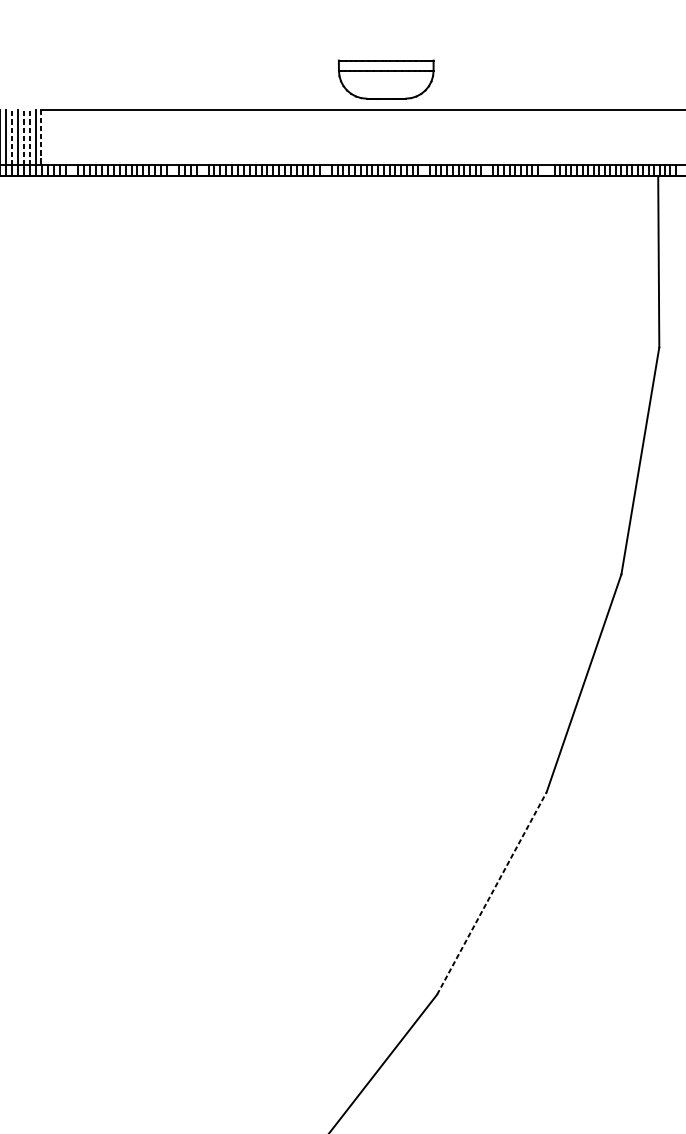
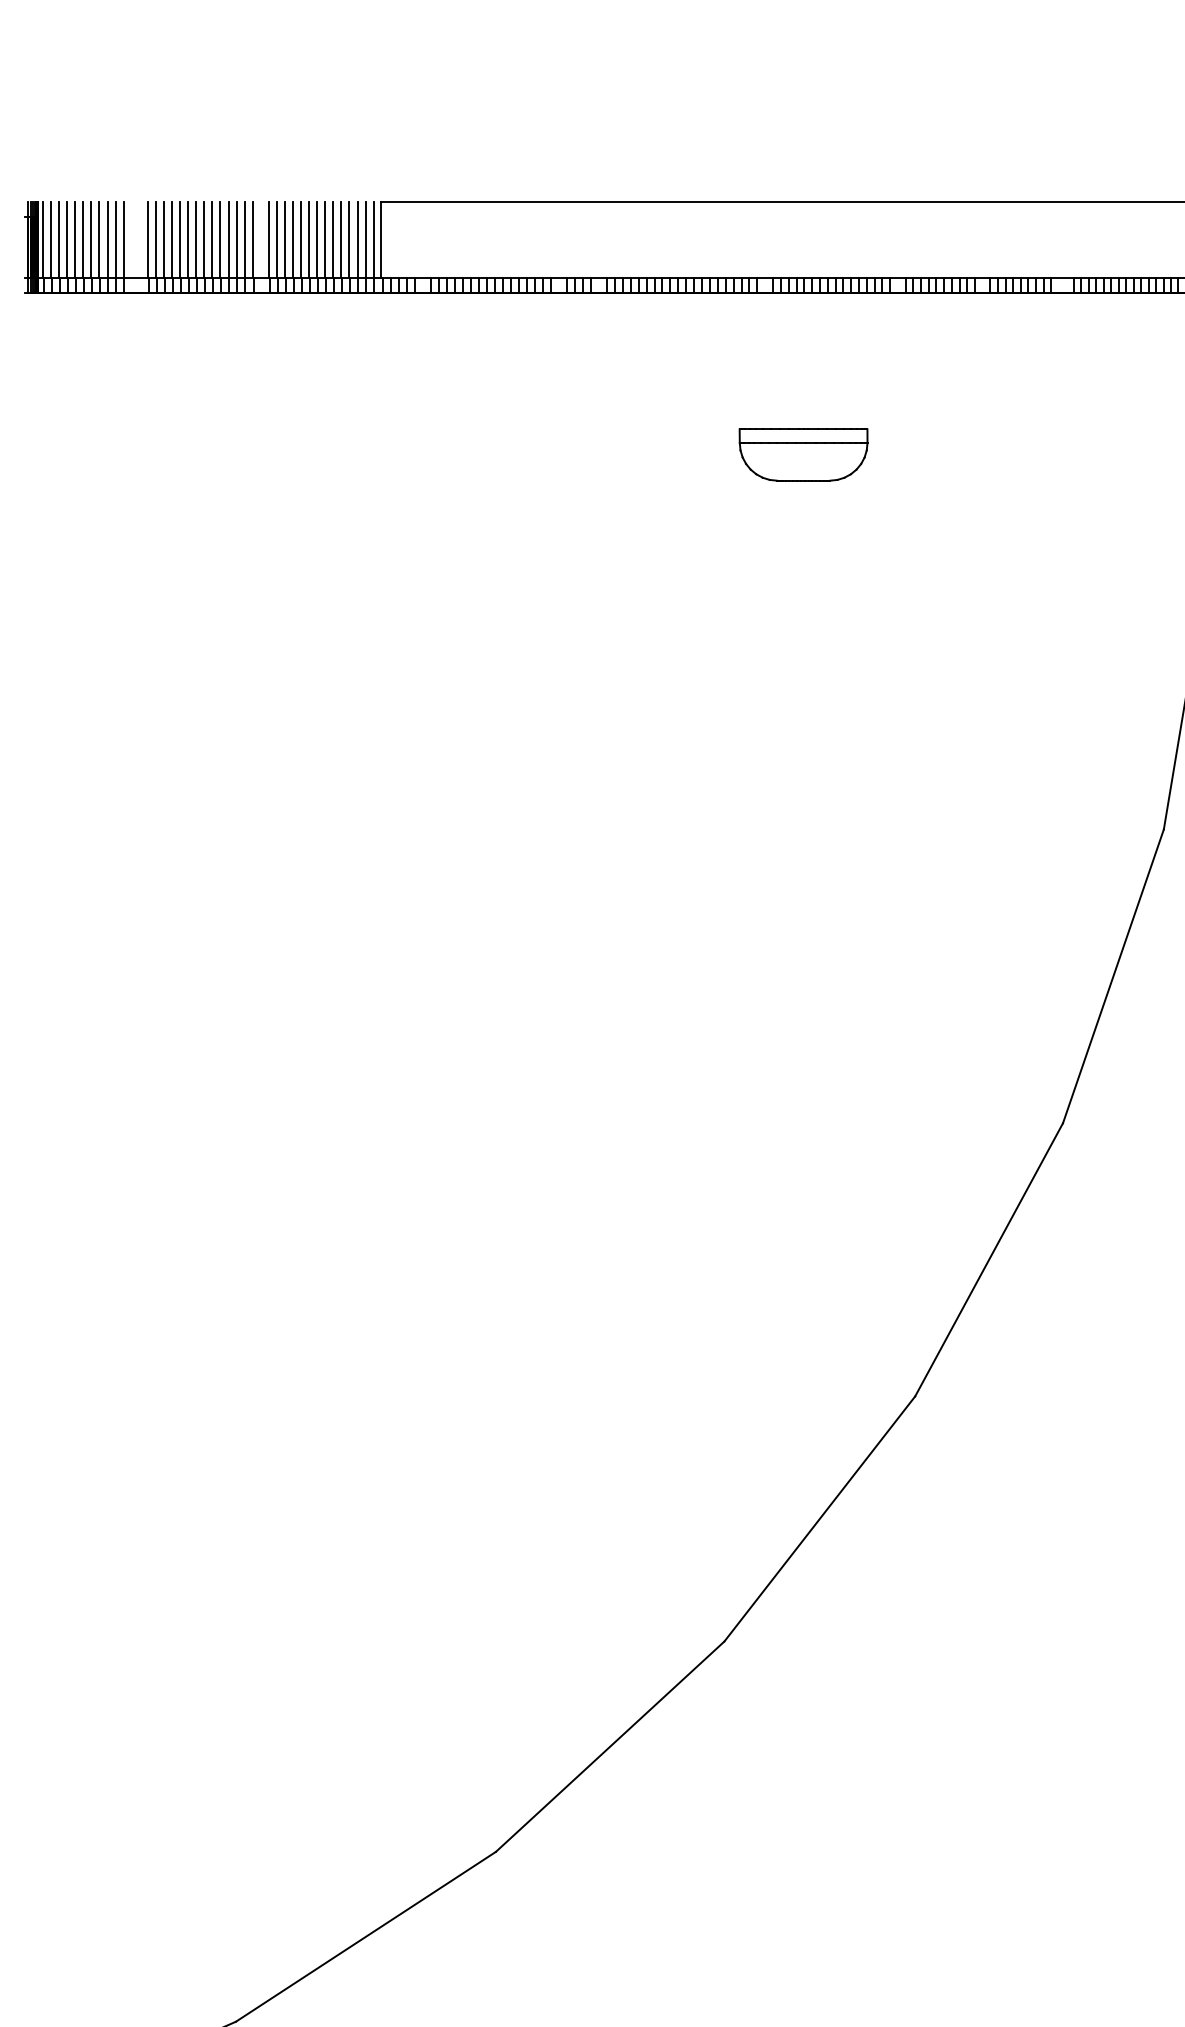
part: (386, 79) -> (803, 454), moved
line: (11, 137) -> (341, 239), dashed -> solid
line: (23, 137) -> (357, 239), dashed -> solid
line: (29, 137) -> (365, 239), dashed -> solid
line: (40, 137) -> (380, 239), dashed -> solid
line: (492, 893) -> (989, 1259), dashed -> solid

